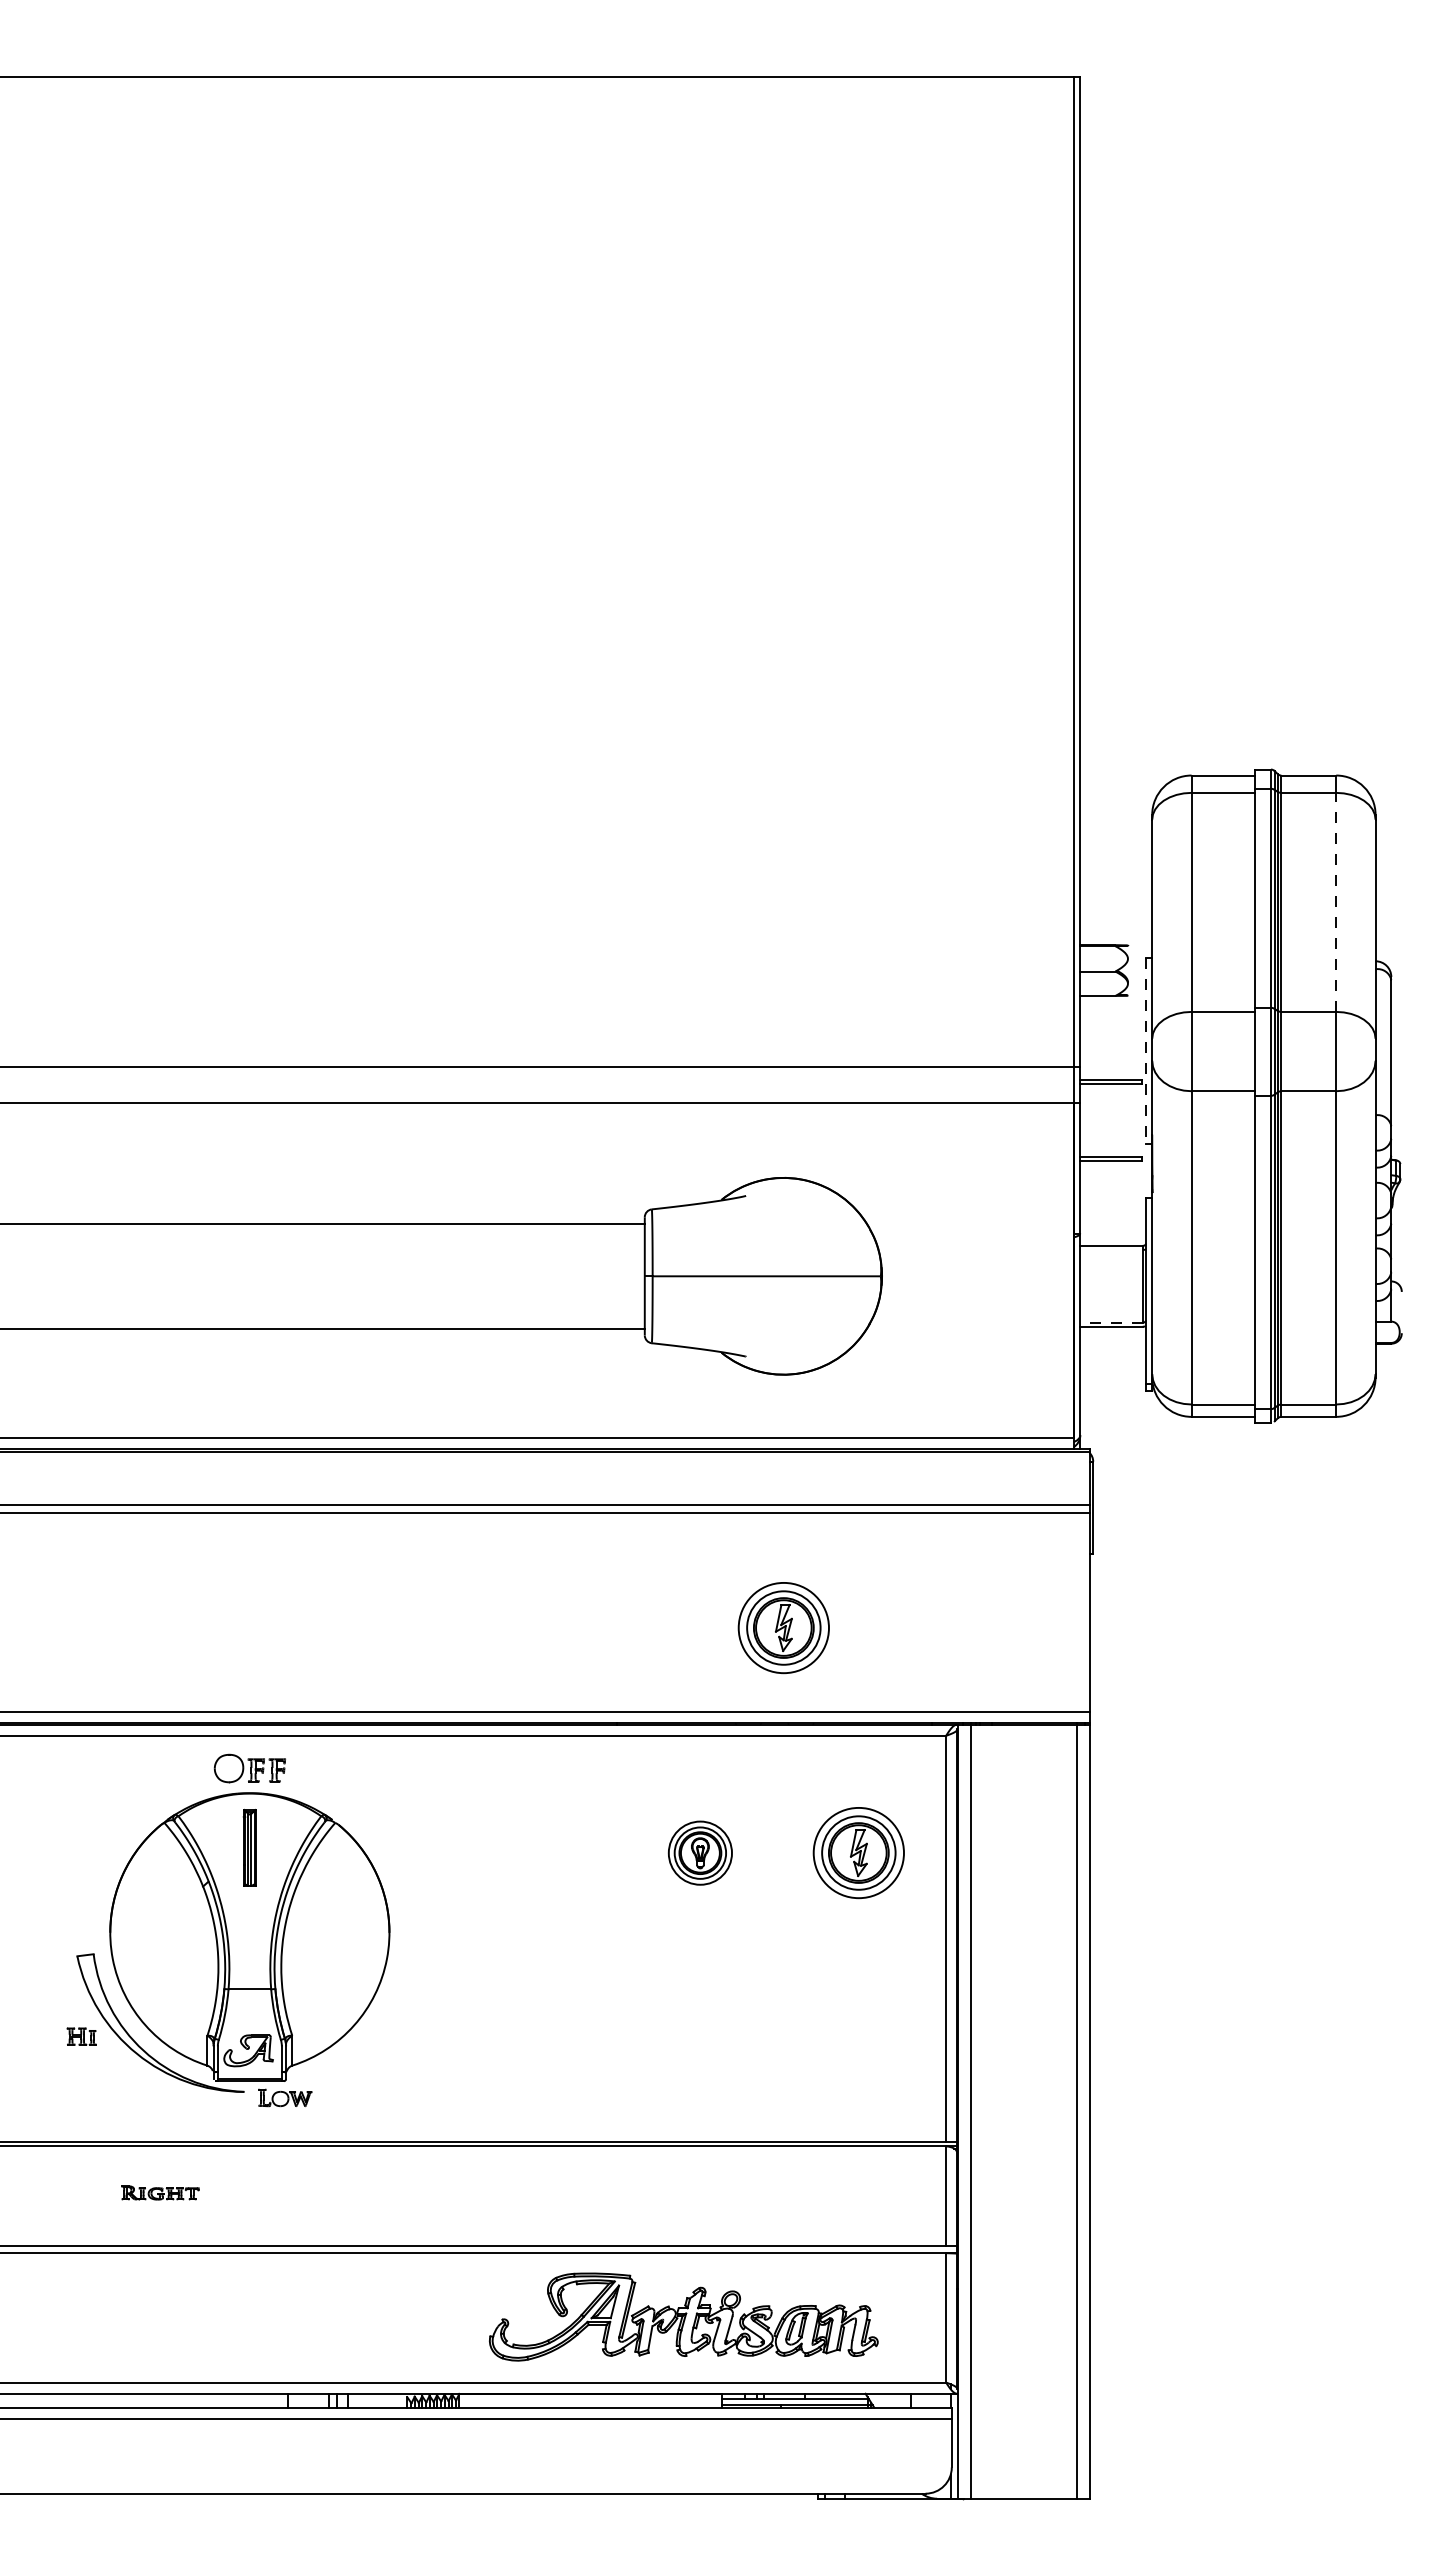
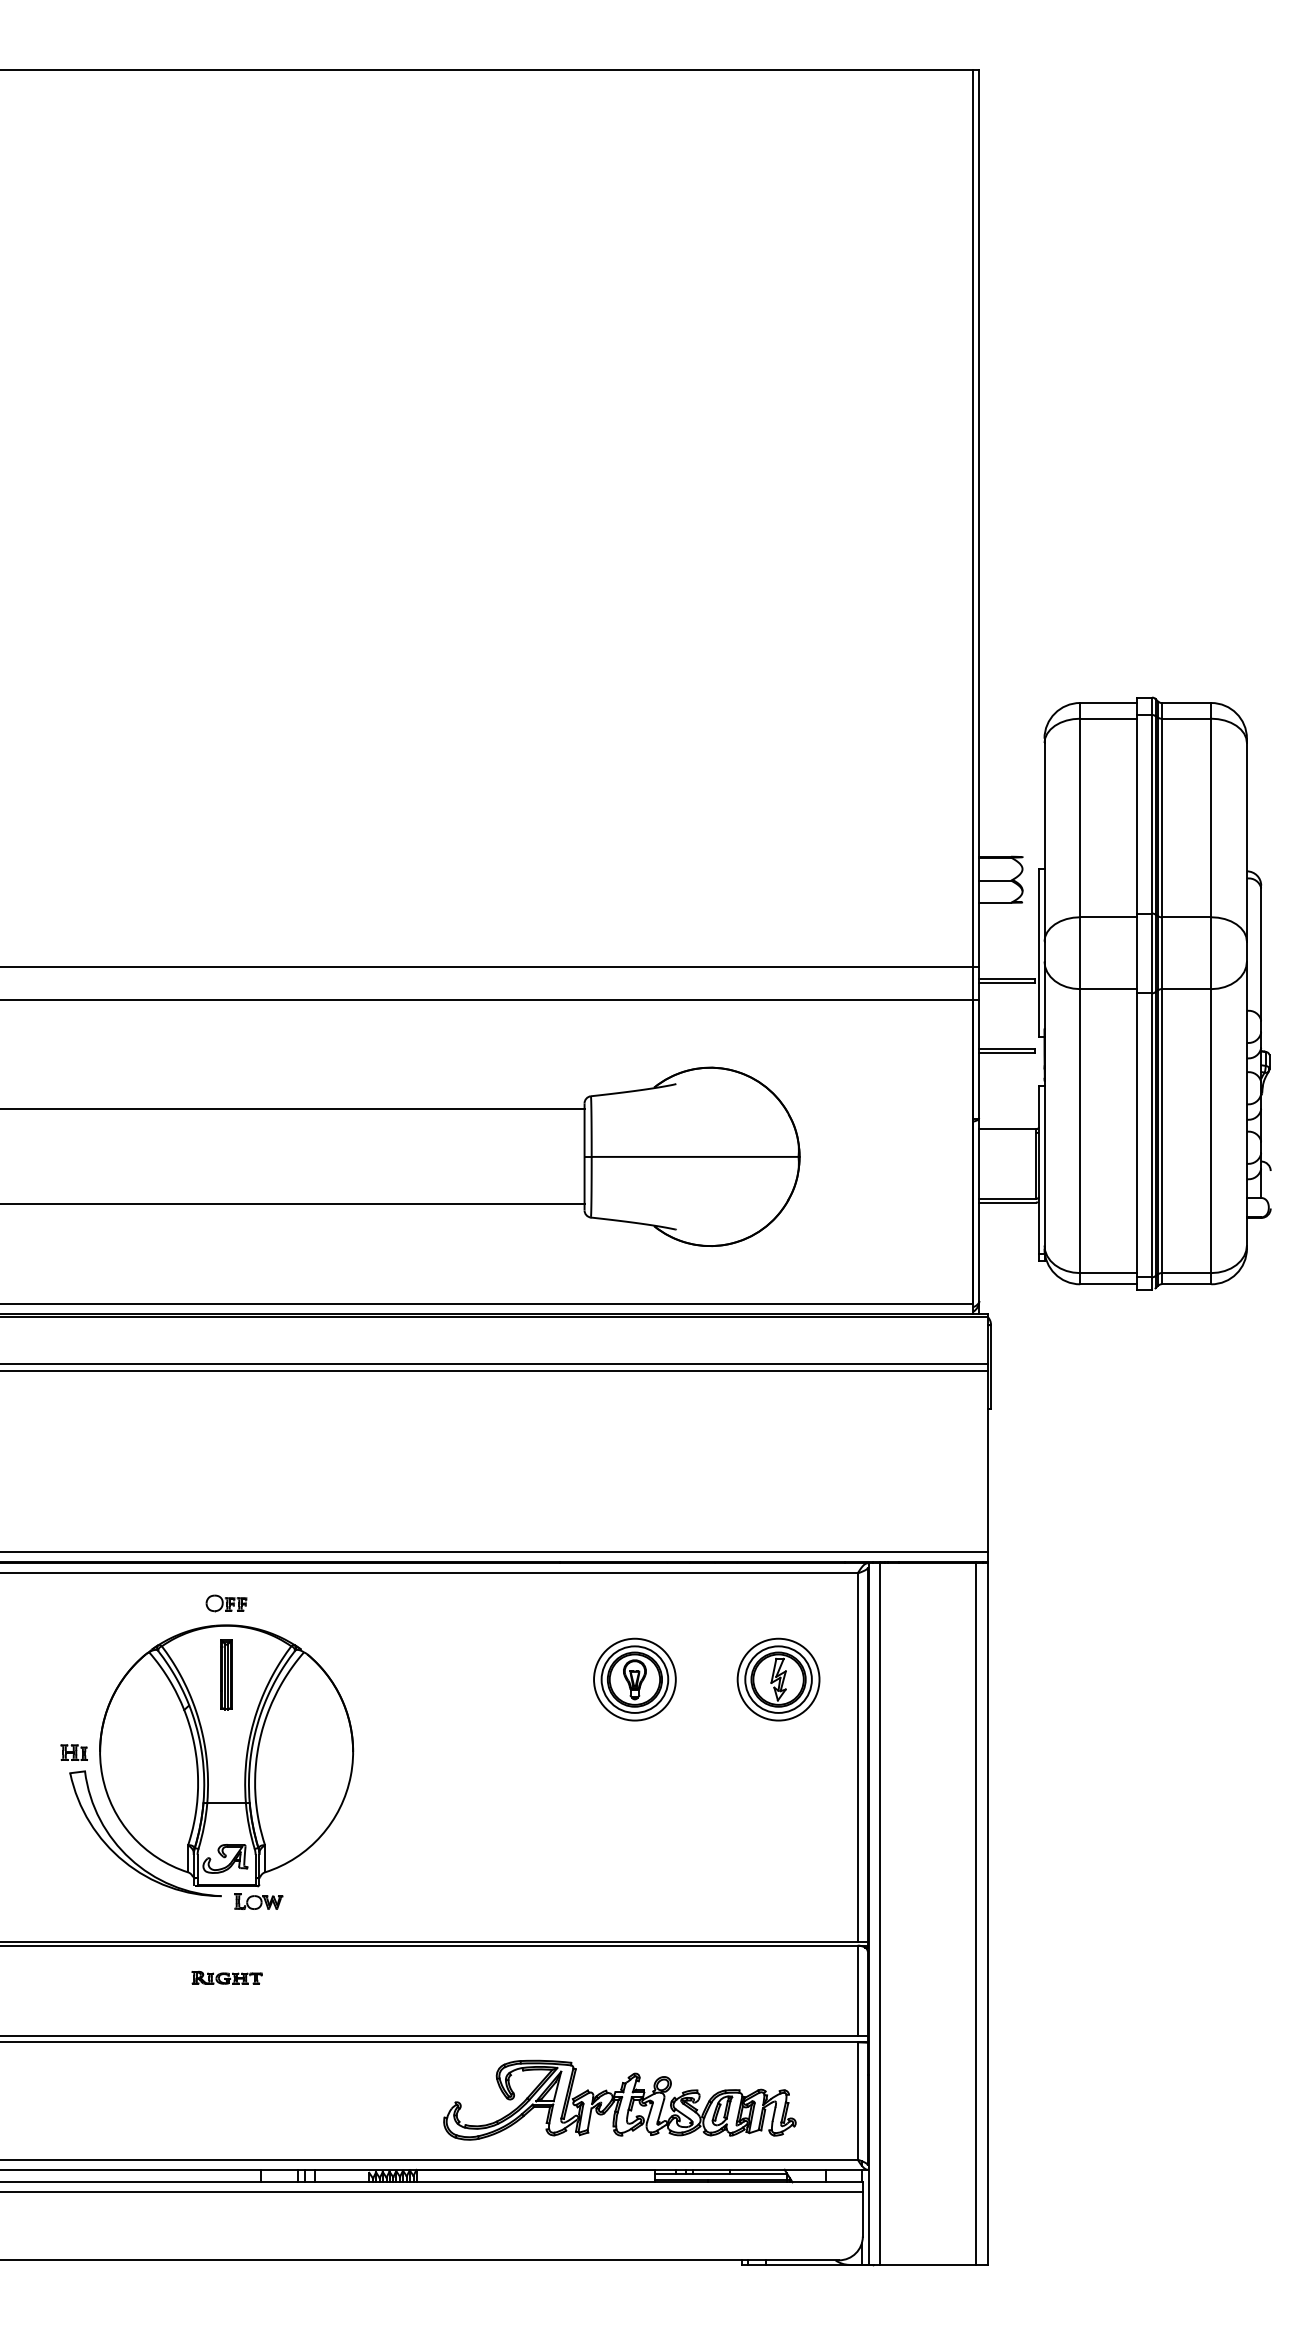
line: (1336, 902) -> (1211, 818), dashed -> solid
line: (1146, 1051) -> (1039, 953), dashed -> solid
line: (1111, 1322) -> (1007, 1198), dashed -> solid
part: (783, 1628) -> (710, 1476), removed
part: (249, 1769) -> (226, 1603), size x0.62
part: (700, 1853) -> (635, 1680), size x1.43
part: (81, 2036) -> (73, 1752), moved
part: (160, 2192) -> (227, 1977), moved

